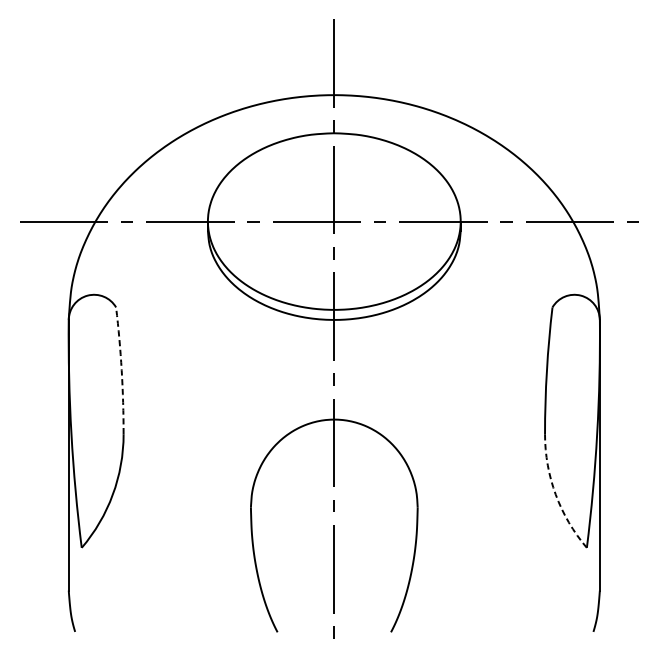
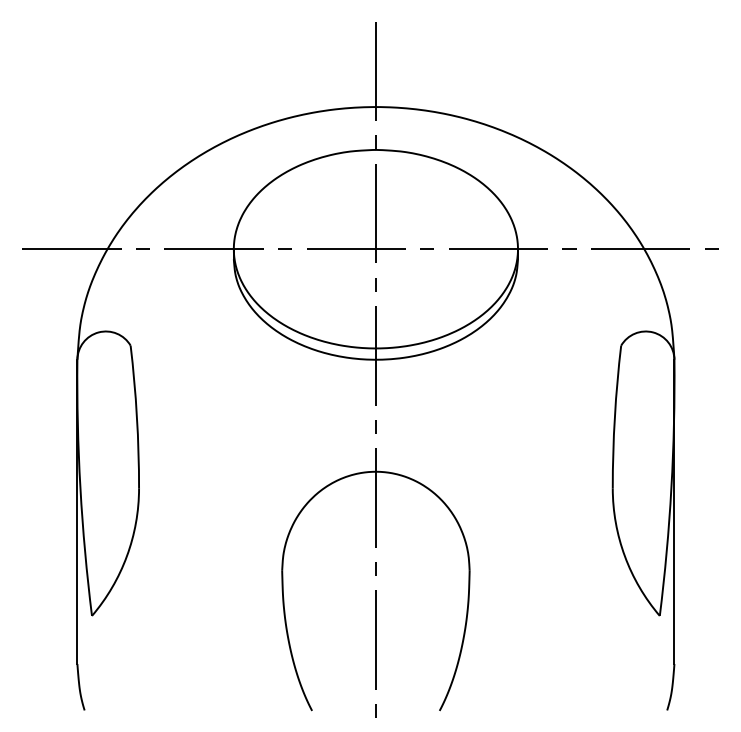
arc: (121, 370) -> (136, 416), dashed -> solid
arc: (555, 494) -> (624, 556), dashed -> solid

